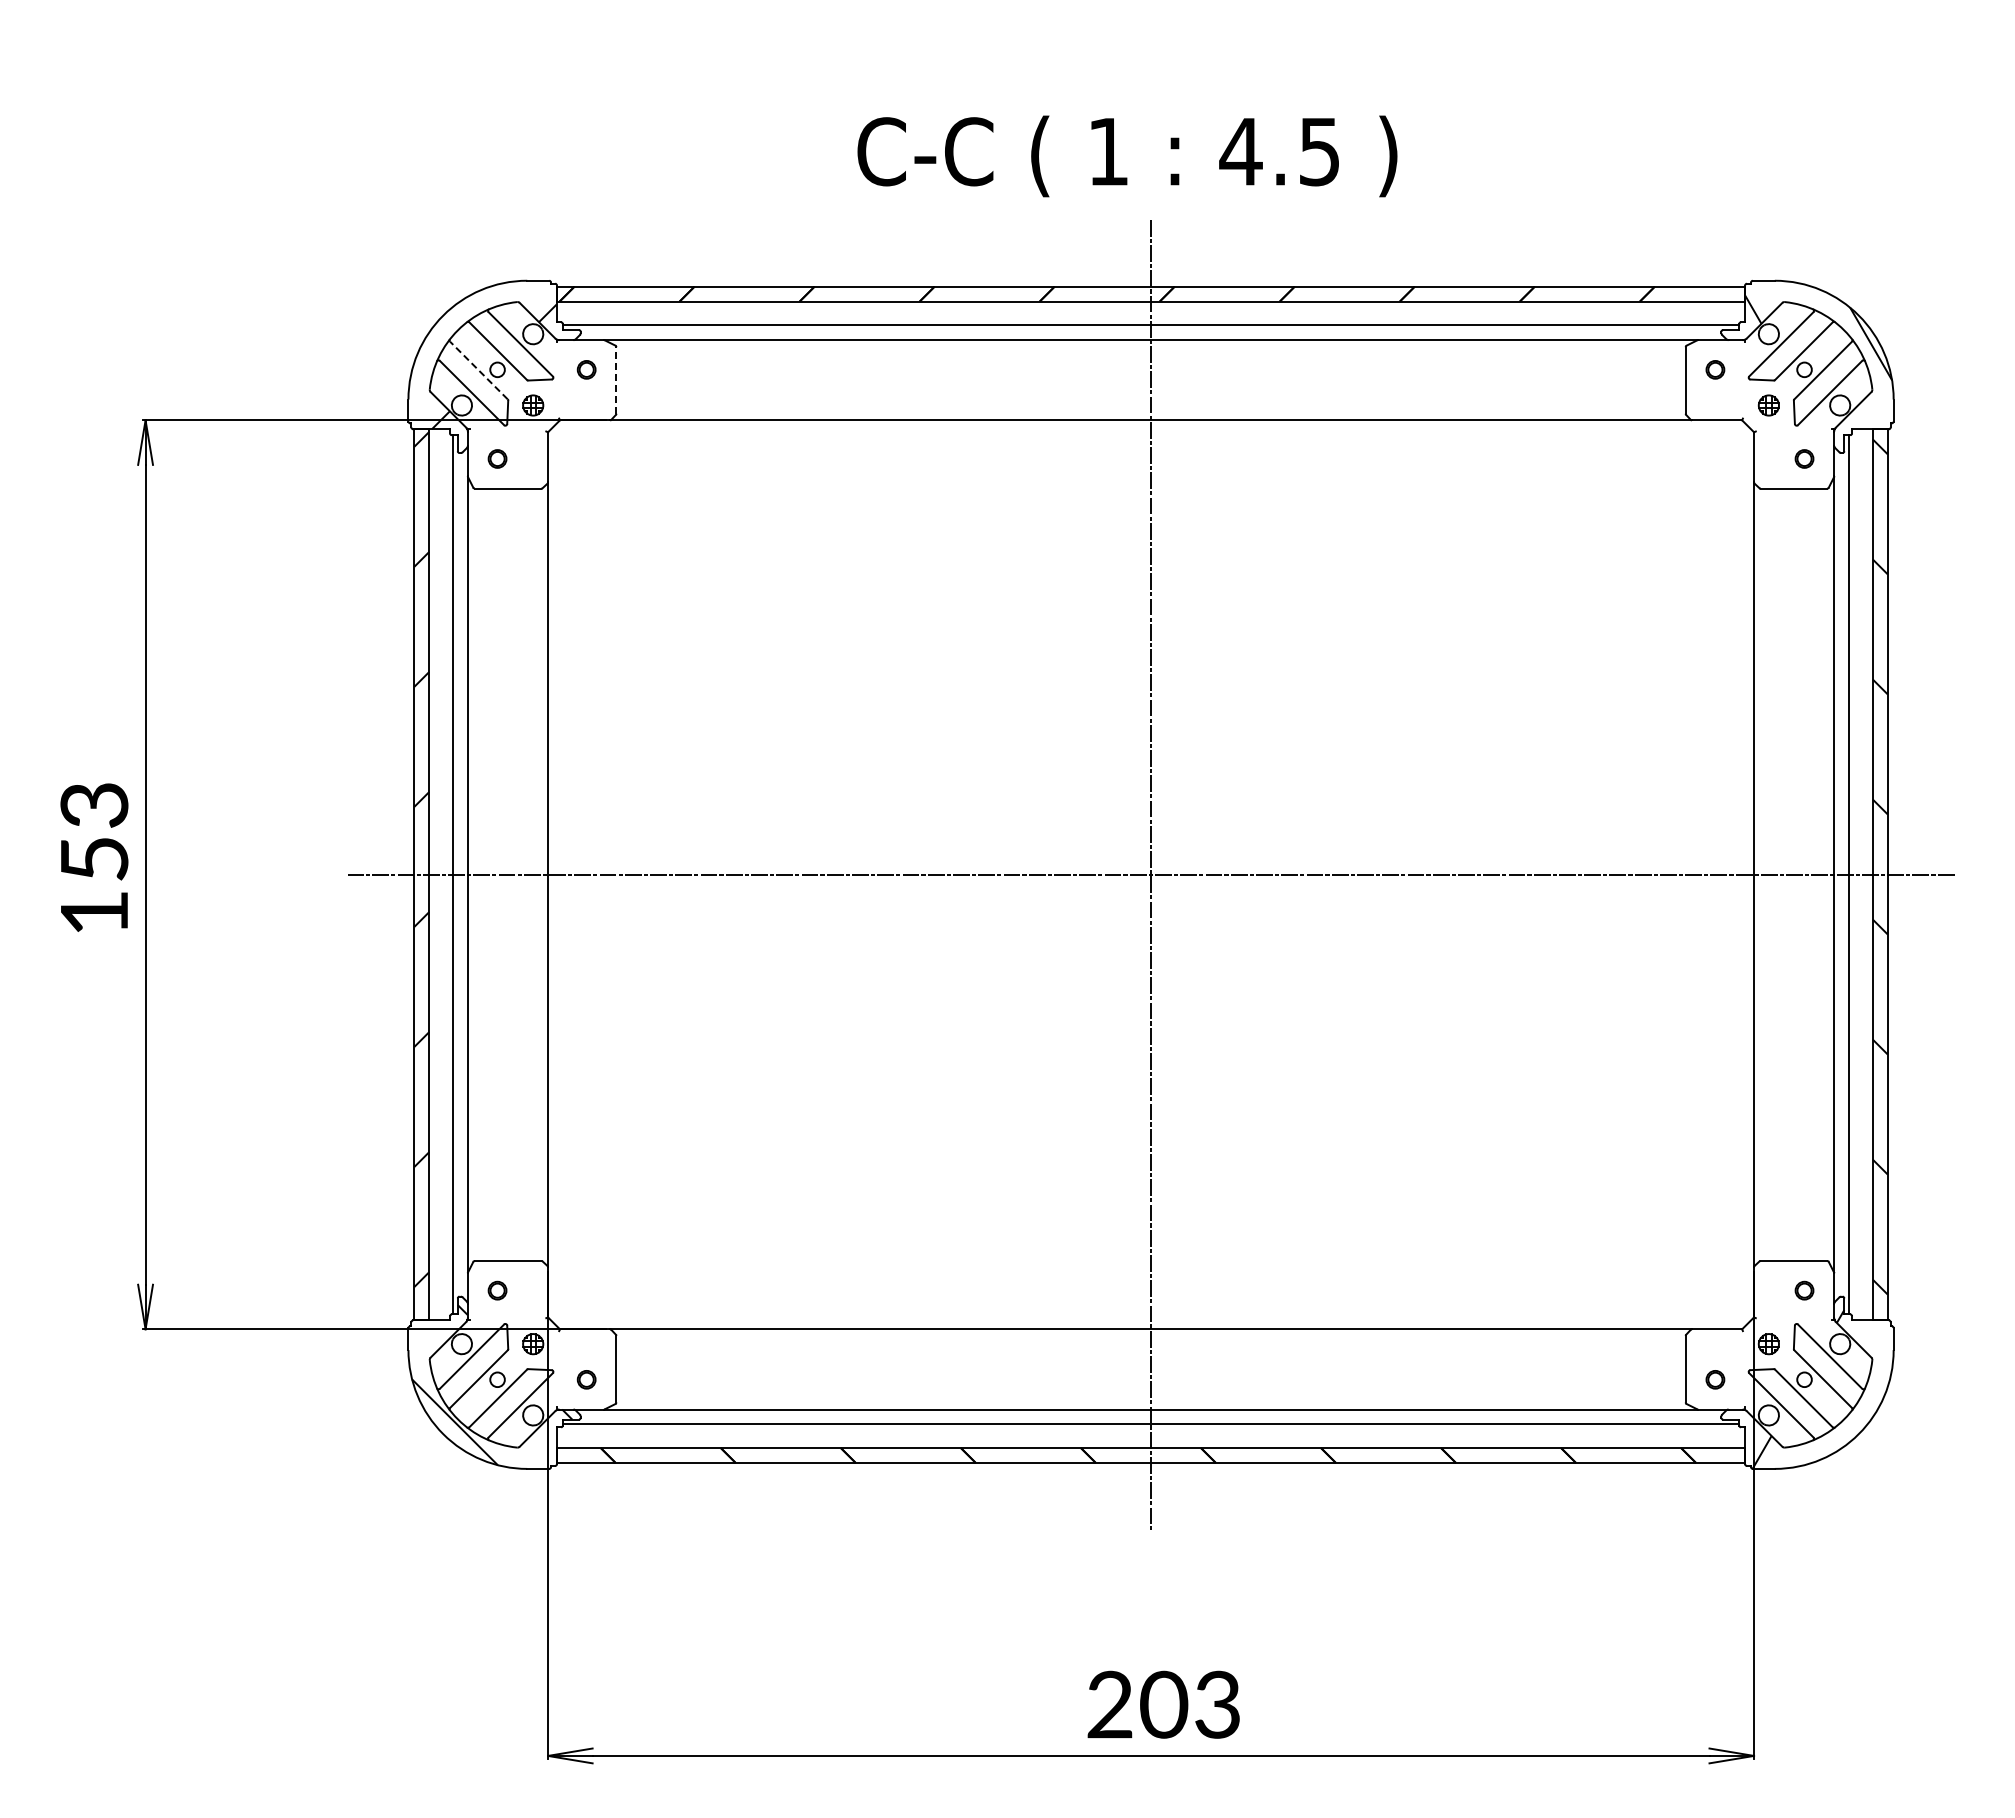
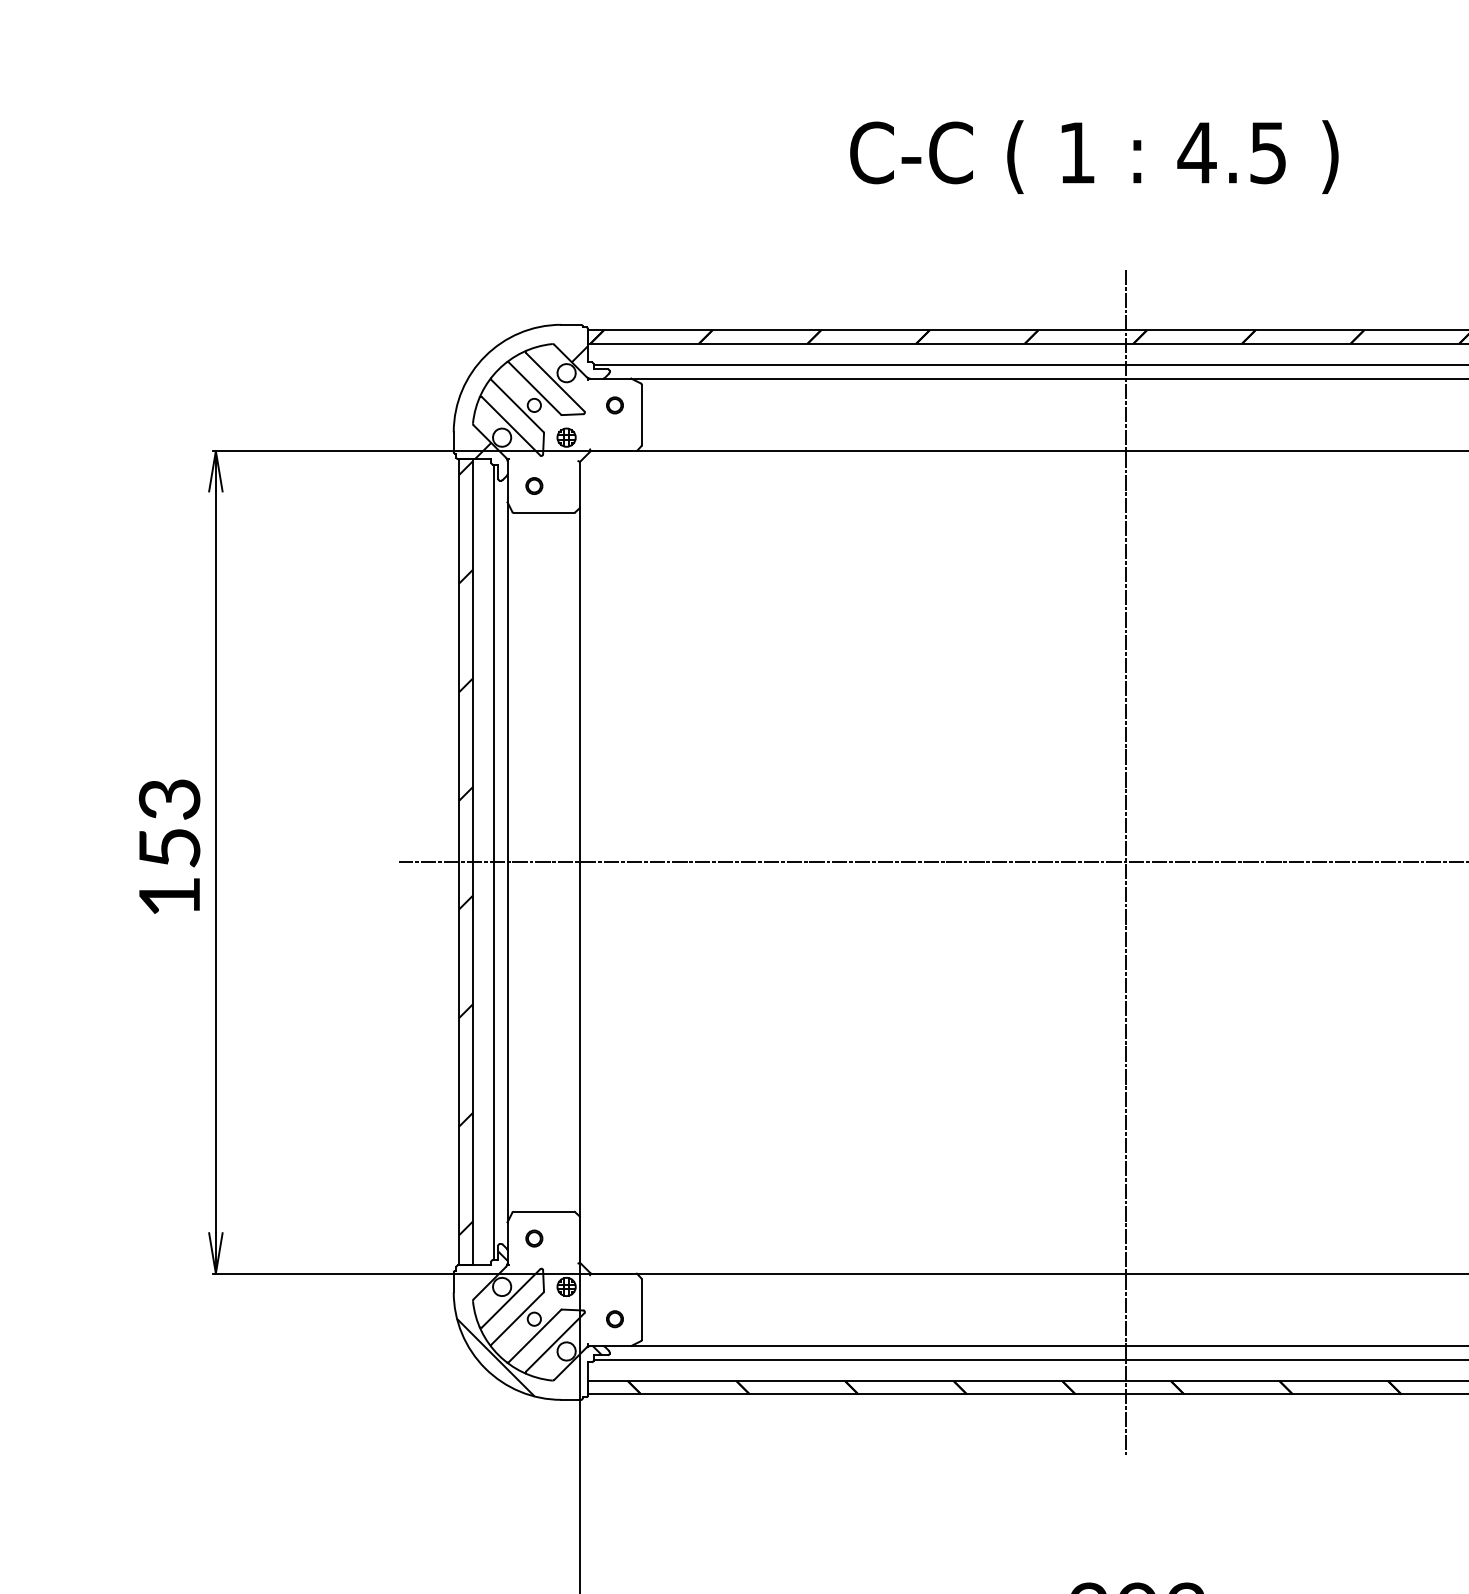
text: (1127, 156) -> (1094, 157), moved
line: (478, 370) -> (517, 406), dashed -> solid
line: (616, 379) -> (641, 414), dashed -> solid

